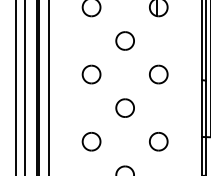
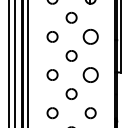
part: (158, 73) -> (90, 36), size x1.4
part: (158, 140) -> (90, 74), size x1.4

